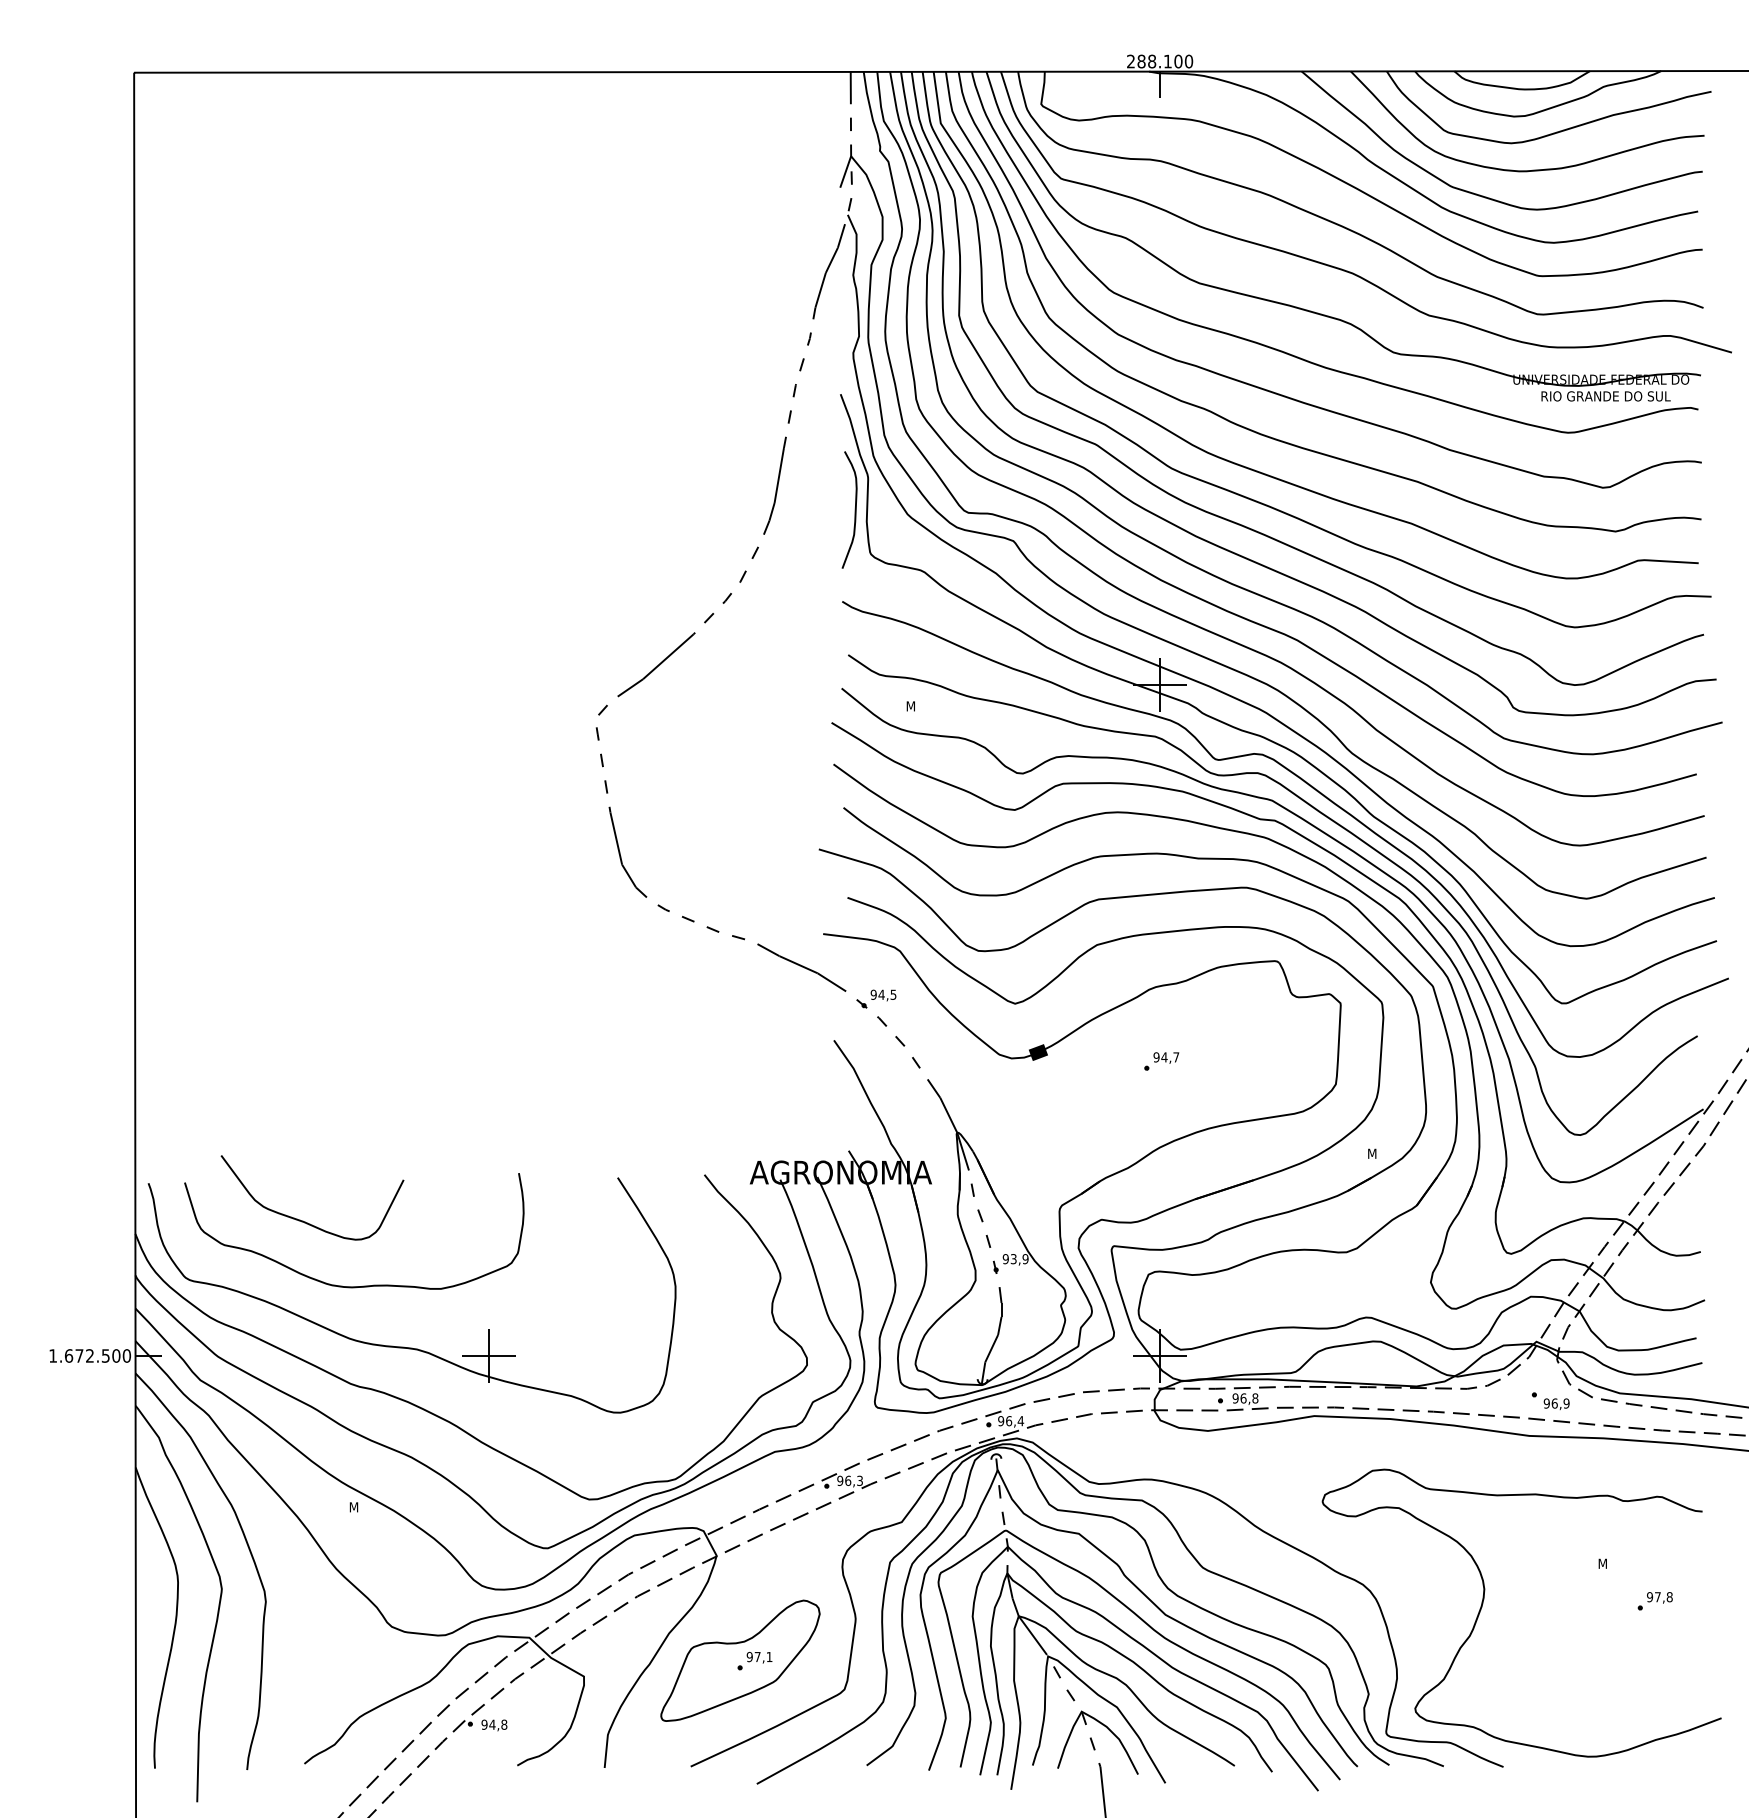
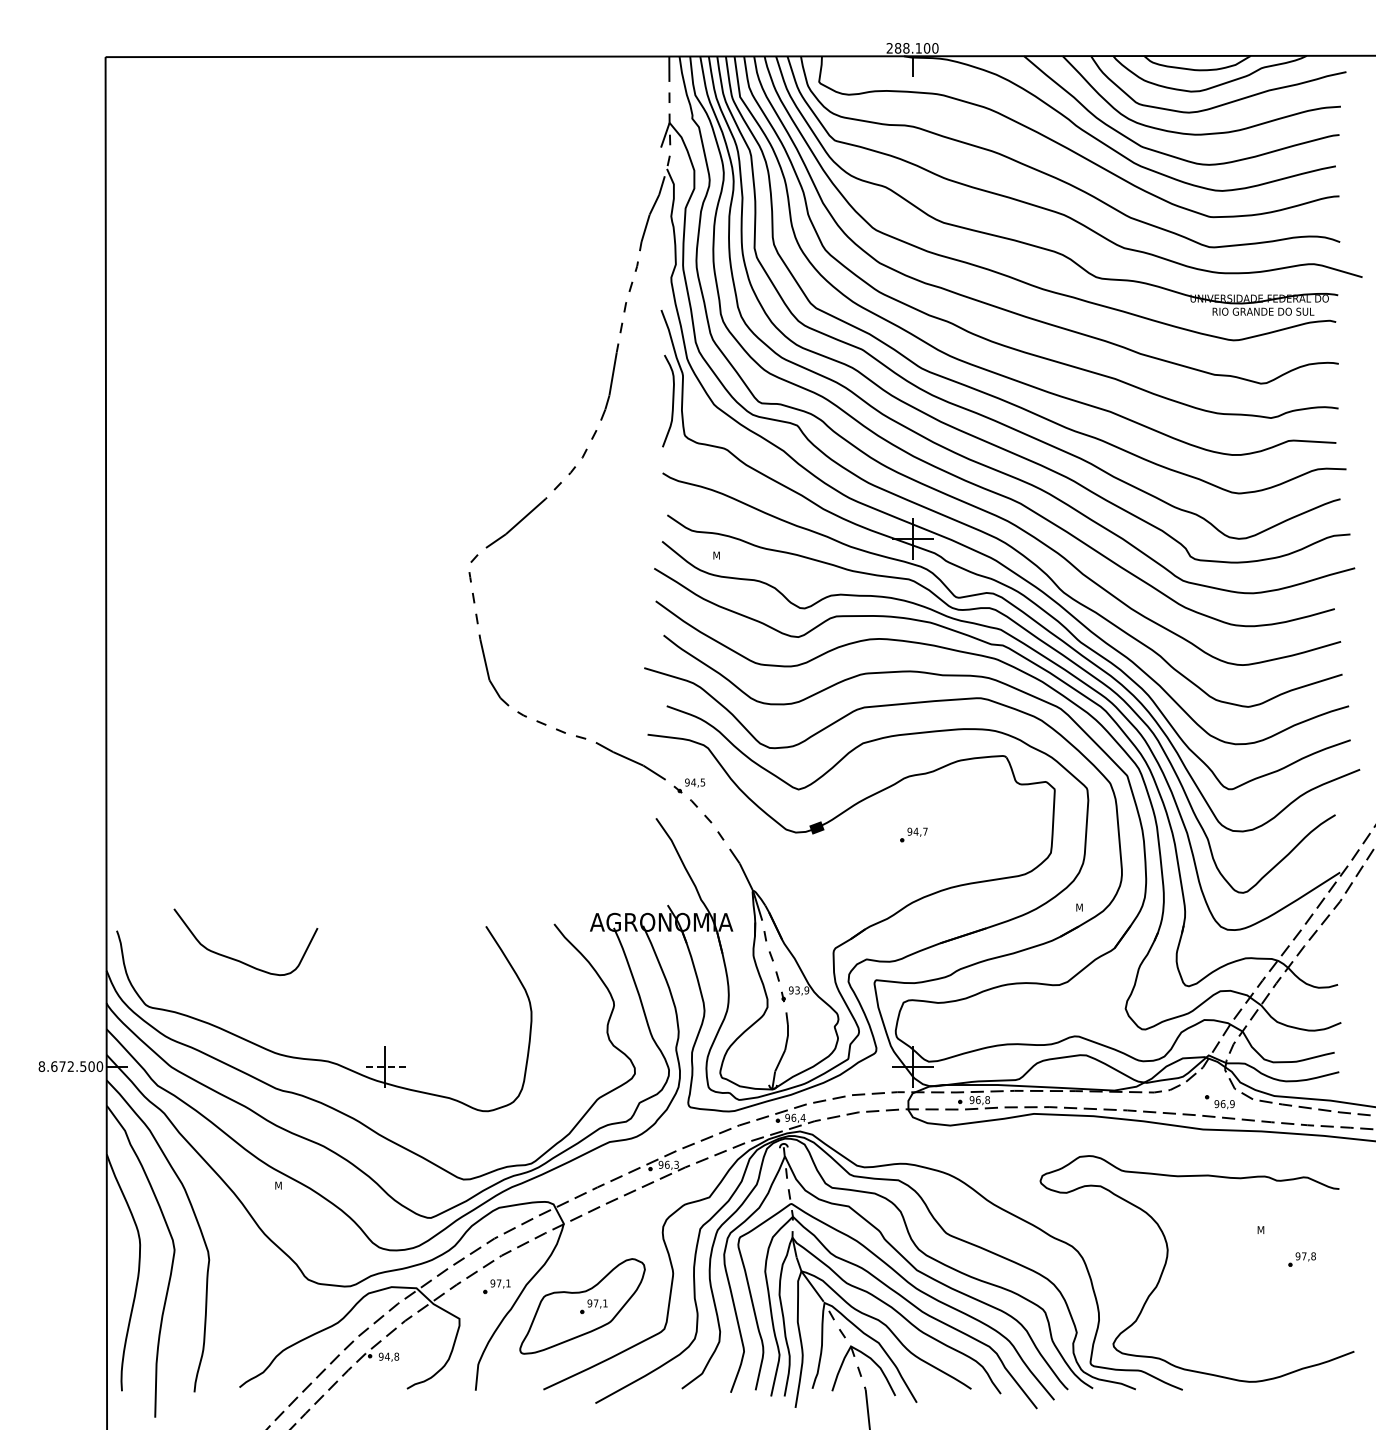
curve: (353, 1285) -> (278, 1011), removed
text: (52, 1355) -> (41, 1066), 1.672.500 -> 8.672.500
line: (488, 1355) -> (384, 1066), solid -> dashed
part: (631, 1635) -> (496, 1286), added

